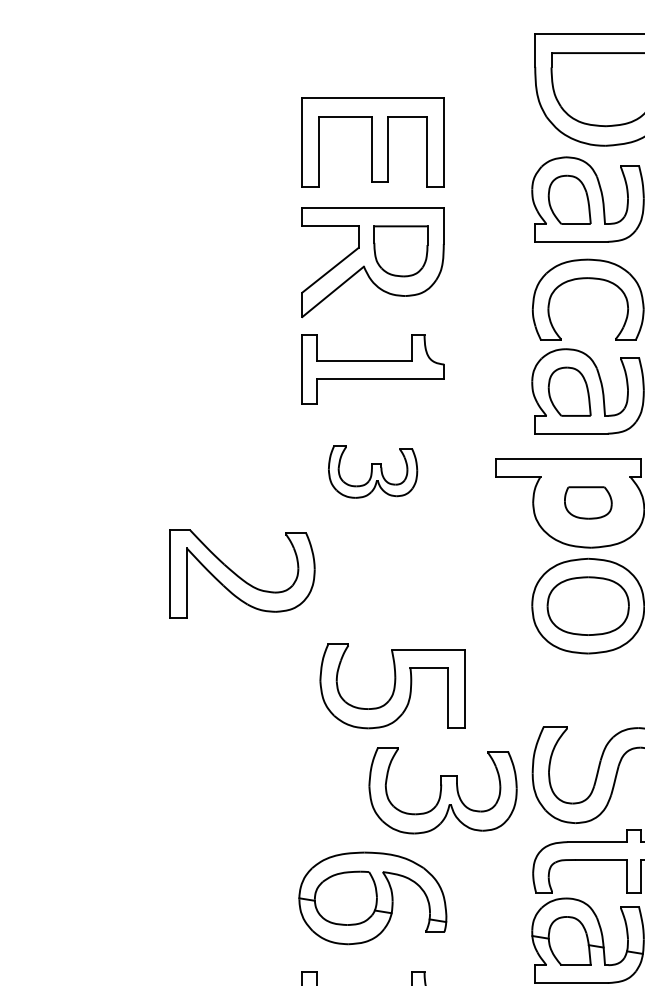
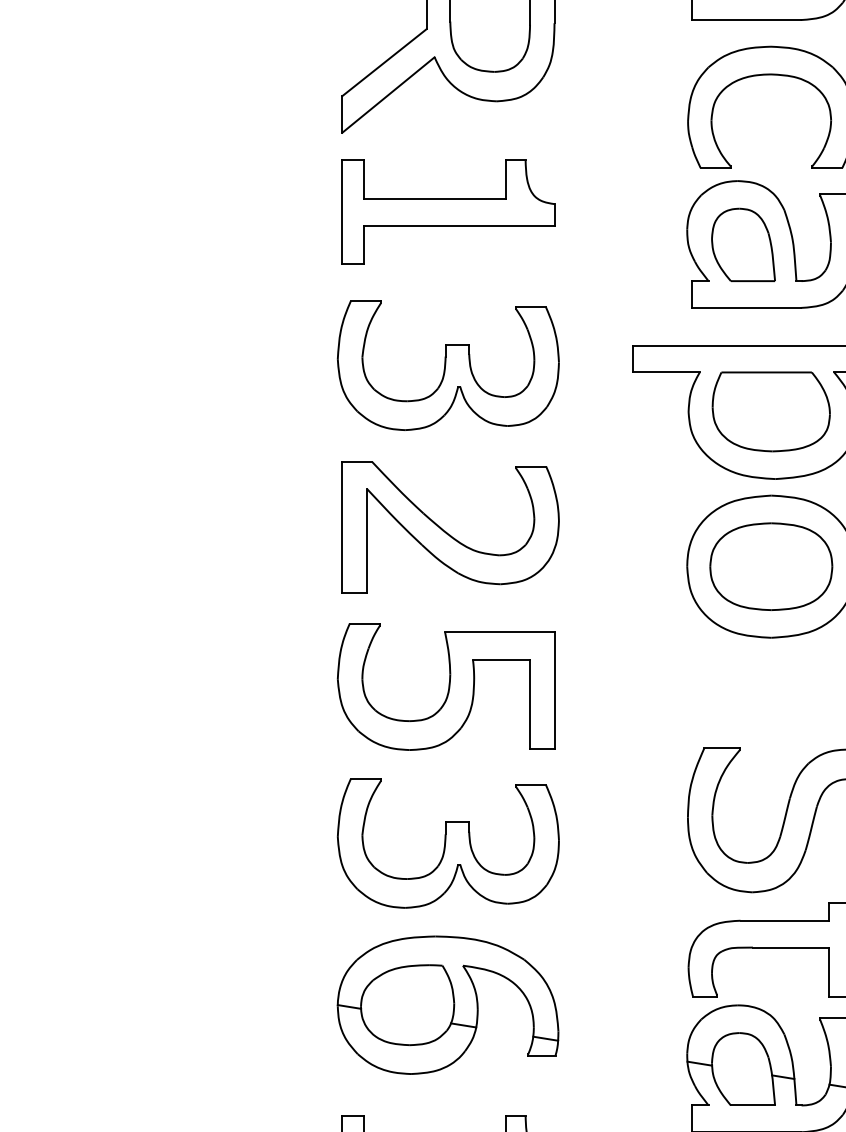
part: (372, 471) -> (447, 364), size x1.67
part: (588, 502) -> (771, 411), size x1.67
part: (242, 573) -> (450, 526), moved
part: (392, 686) -> (446, 687), moved
part: (442, 790) -> (447, 843), moved

